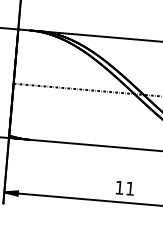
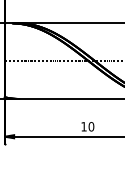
text: (130, 188) -> (91, 126), 11 -> 10

